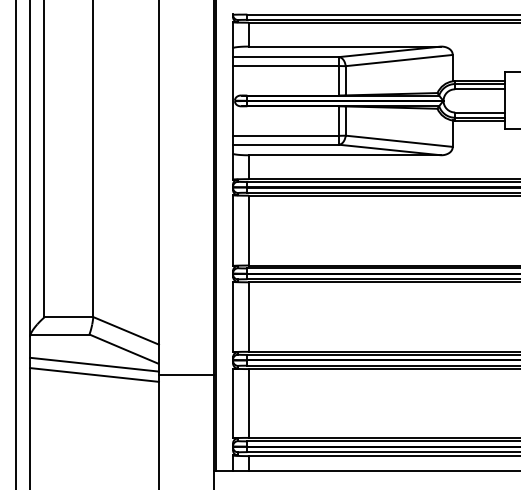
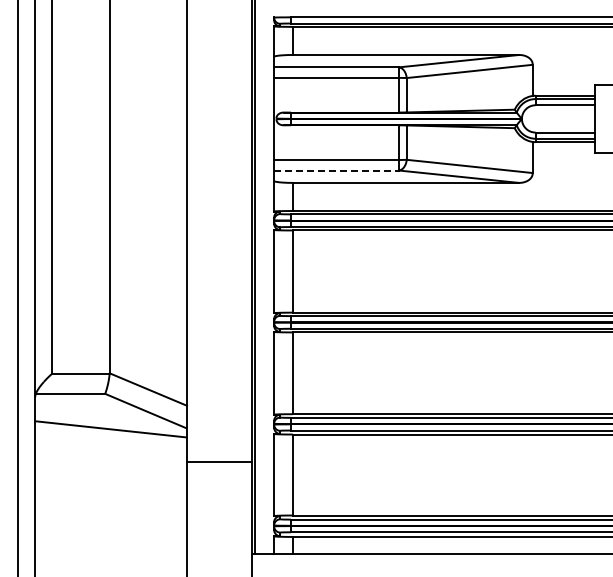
line: (286, 144) -> (337, 170), solid -> dashed
line: (94, 375) -> (111, 441), removed
line: (186, 375) -> (219, 462), moved

